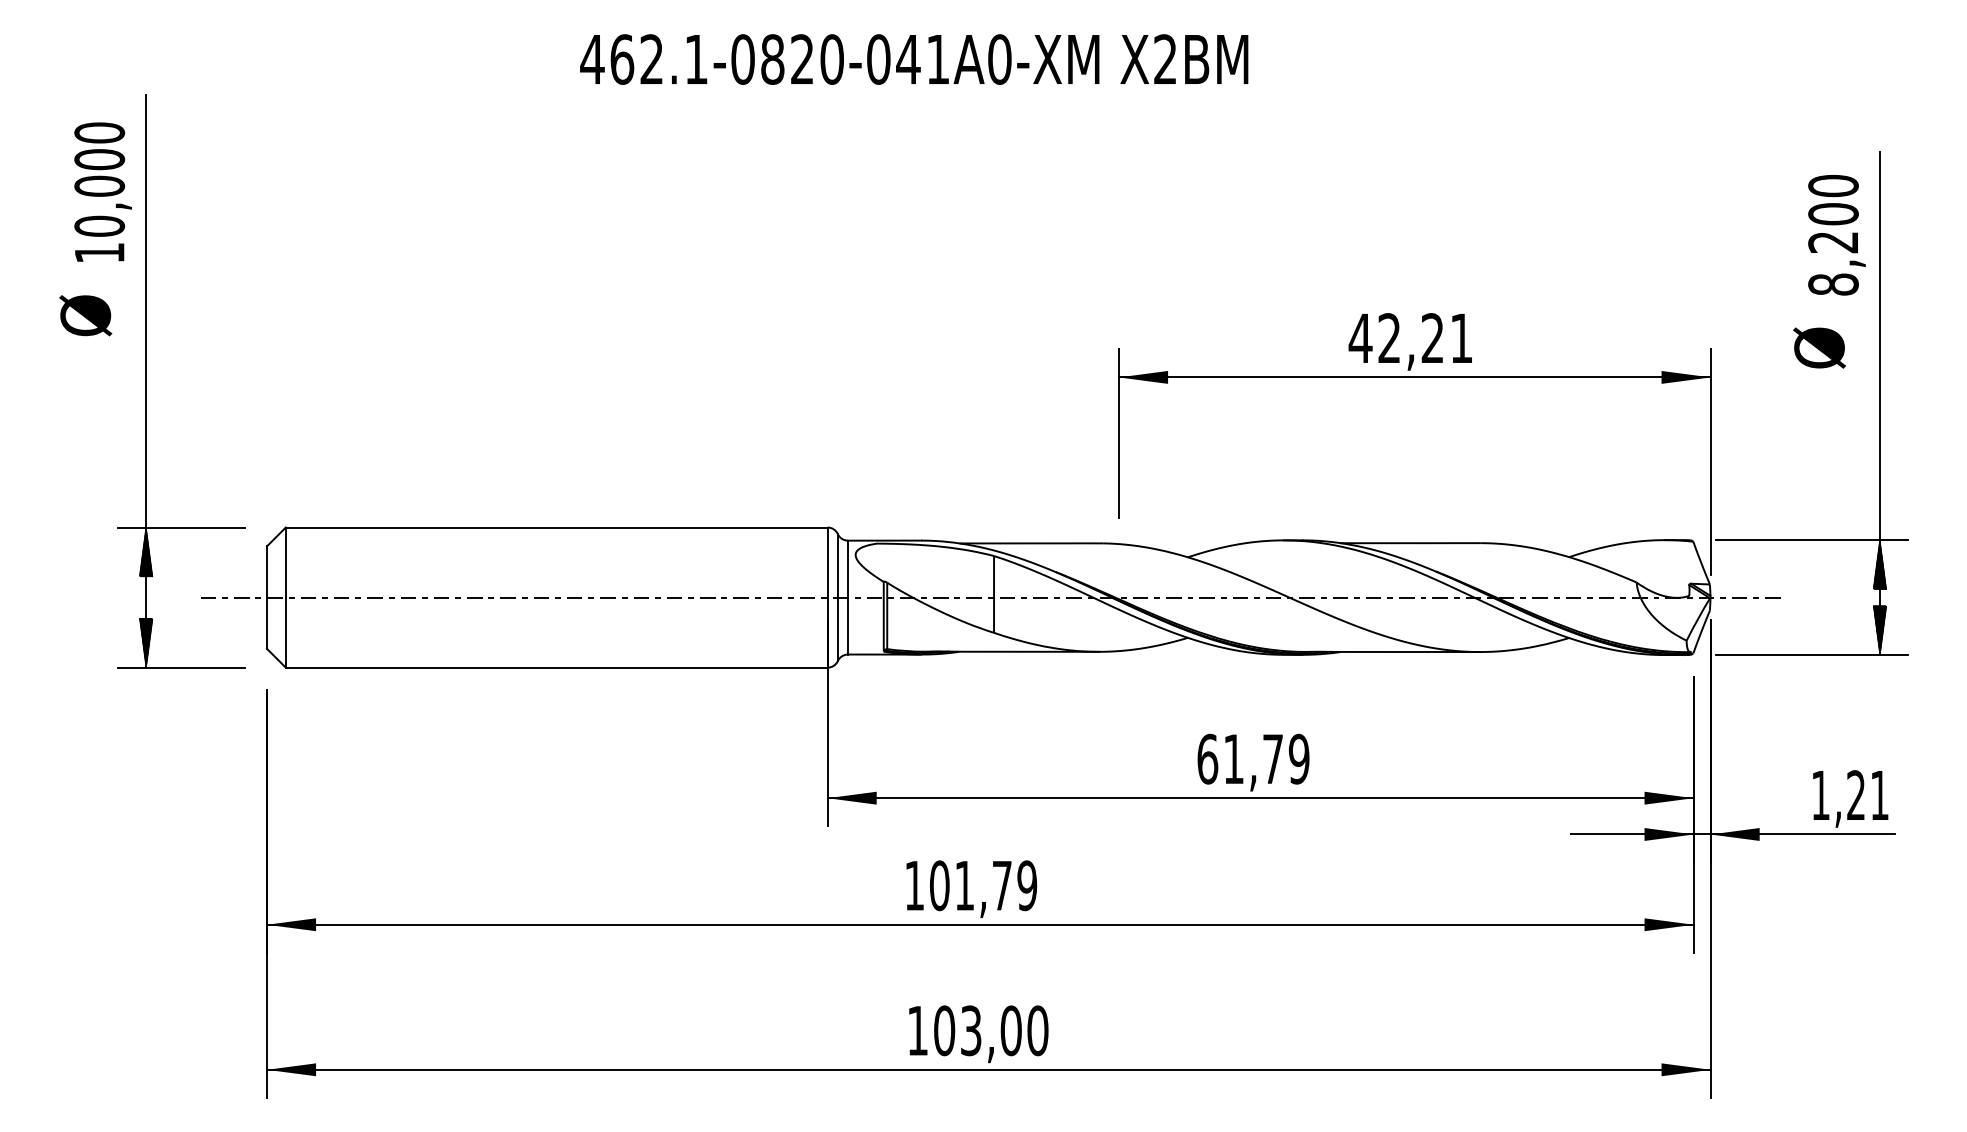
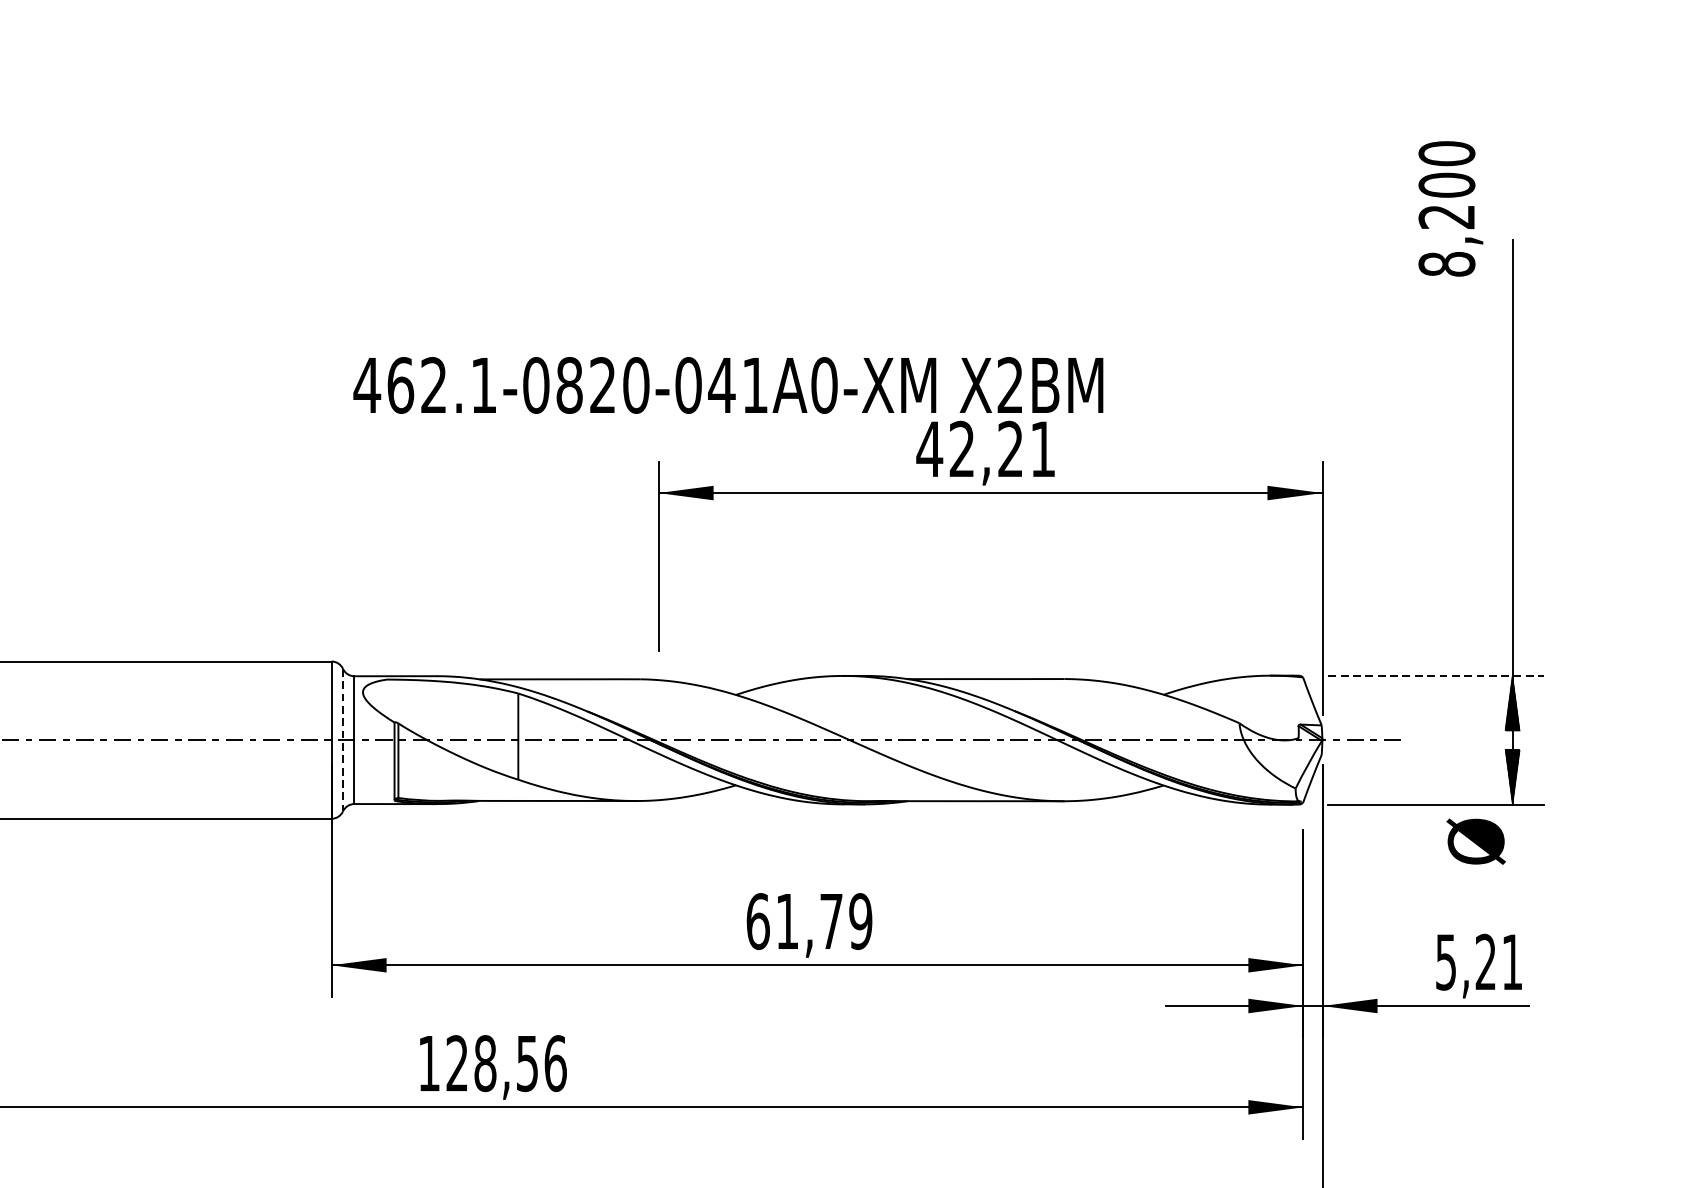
text: (914, 59) -> (728, 385), moved
text: (1836, 235) -> (1450, 209), moved
text: (1819, 347) -> (1476, 841), moved
line: (1812, 540) -> (1436, 676), solid -> dashed
line: (837, 597) -> (342, 740), solid -> dashed
text: (1820, 795) -> (1445, 962), 1,21 -> 5,21
text: (983, 885) -> (506, 1063), 101,79 -> 128,56

